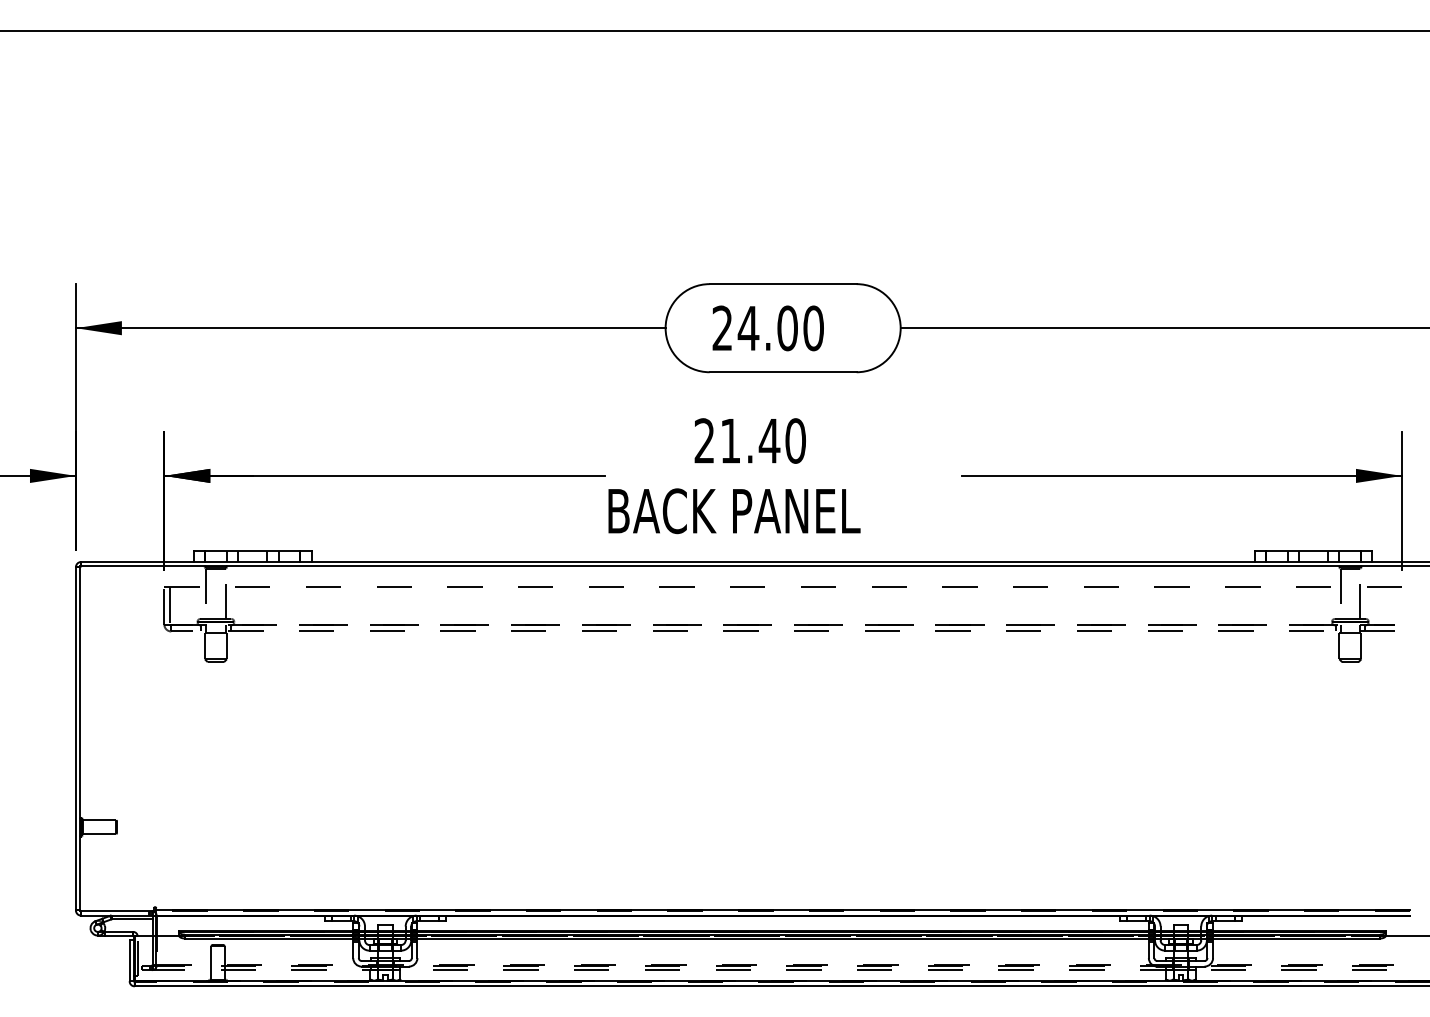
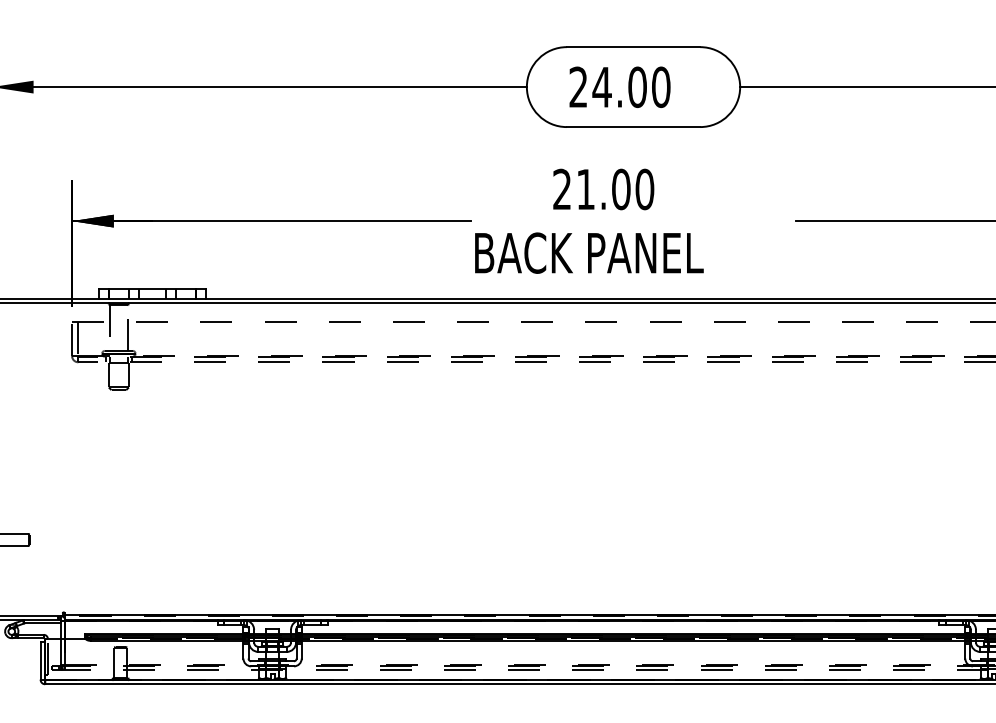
text: (769, 440) -> (621, 189), 21.40 -> 21.00

